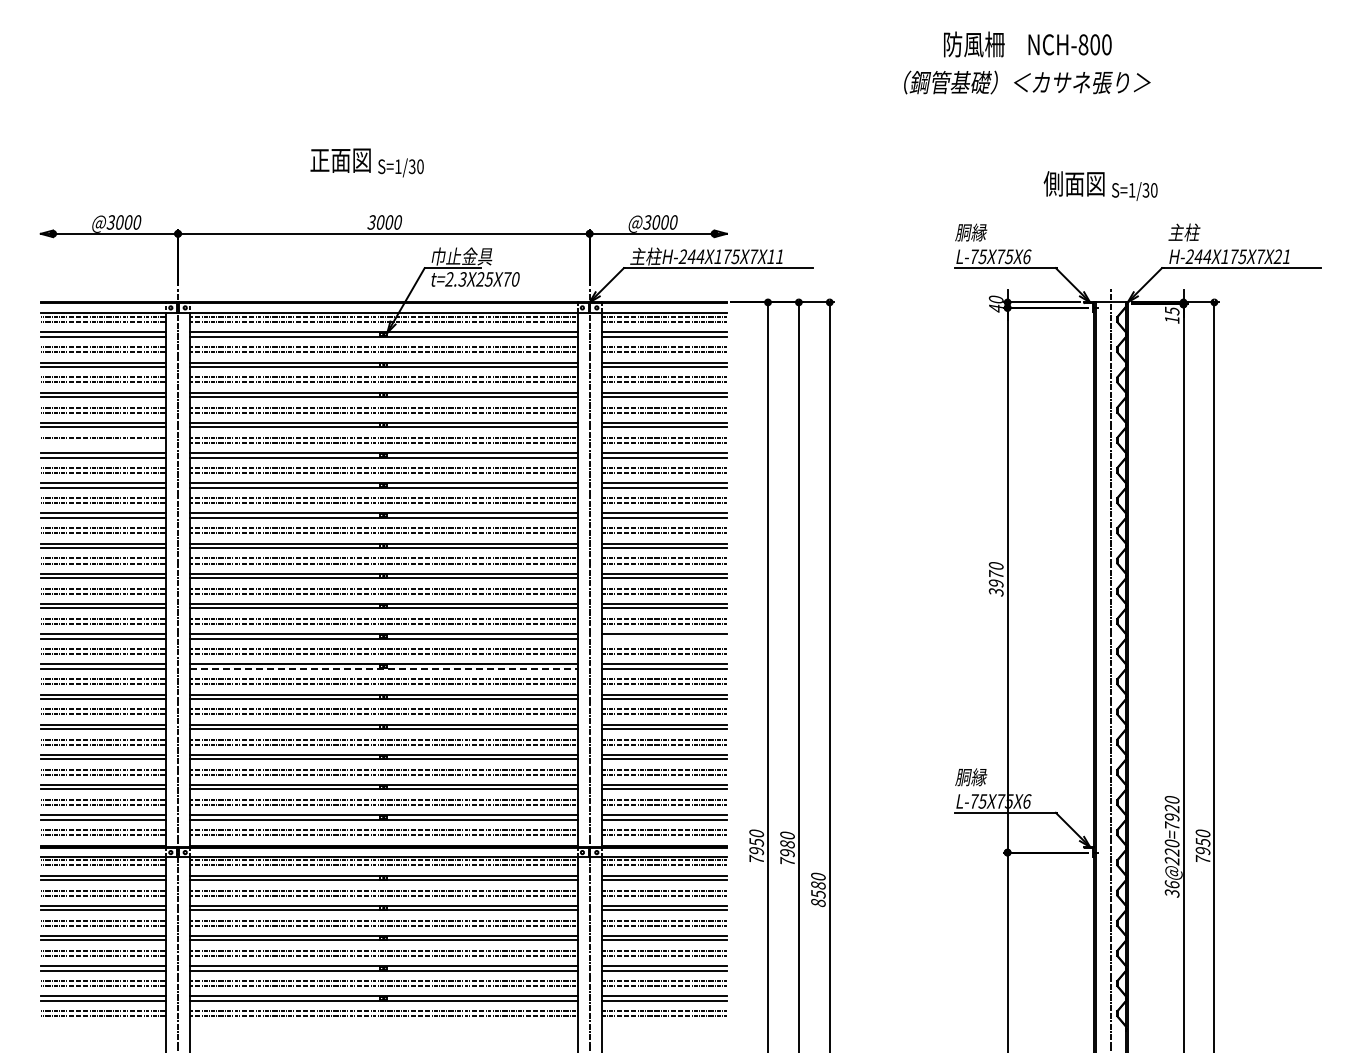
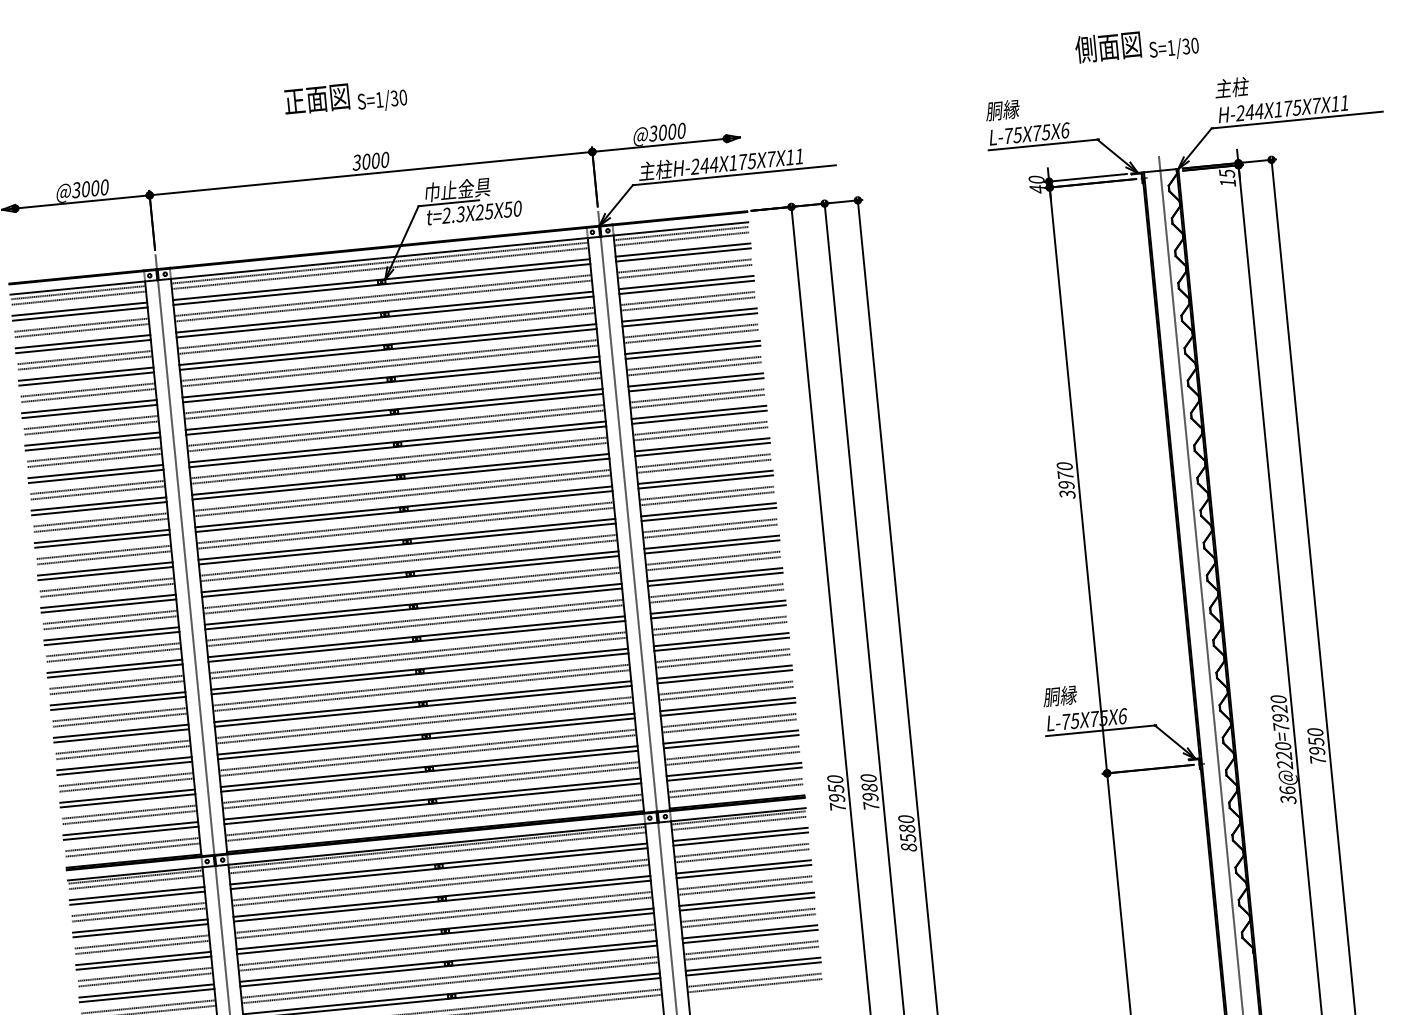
text: (1277, 256) -> (1334, 103), H-244X175X7X21 -> H-244X175X7X11
text: (506, 279) -> (507, 209), t=2.3X25X70 -> t=2.3X25X50
line: (103, 442) -> (91, 427), added
line: (663, 638) -> (714, 579), added
line: (383, 668) -> (416, 641), dashed -> solid

